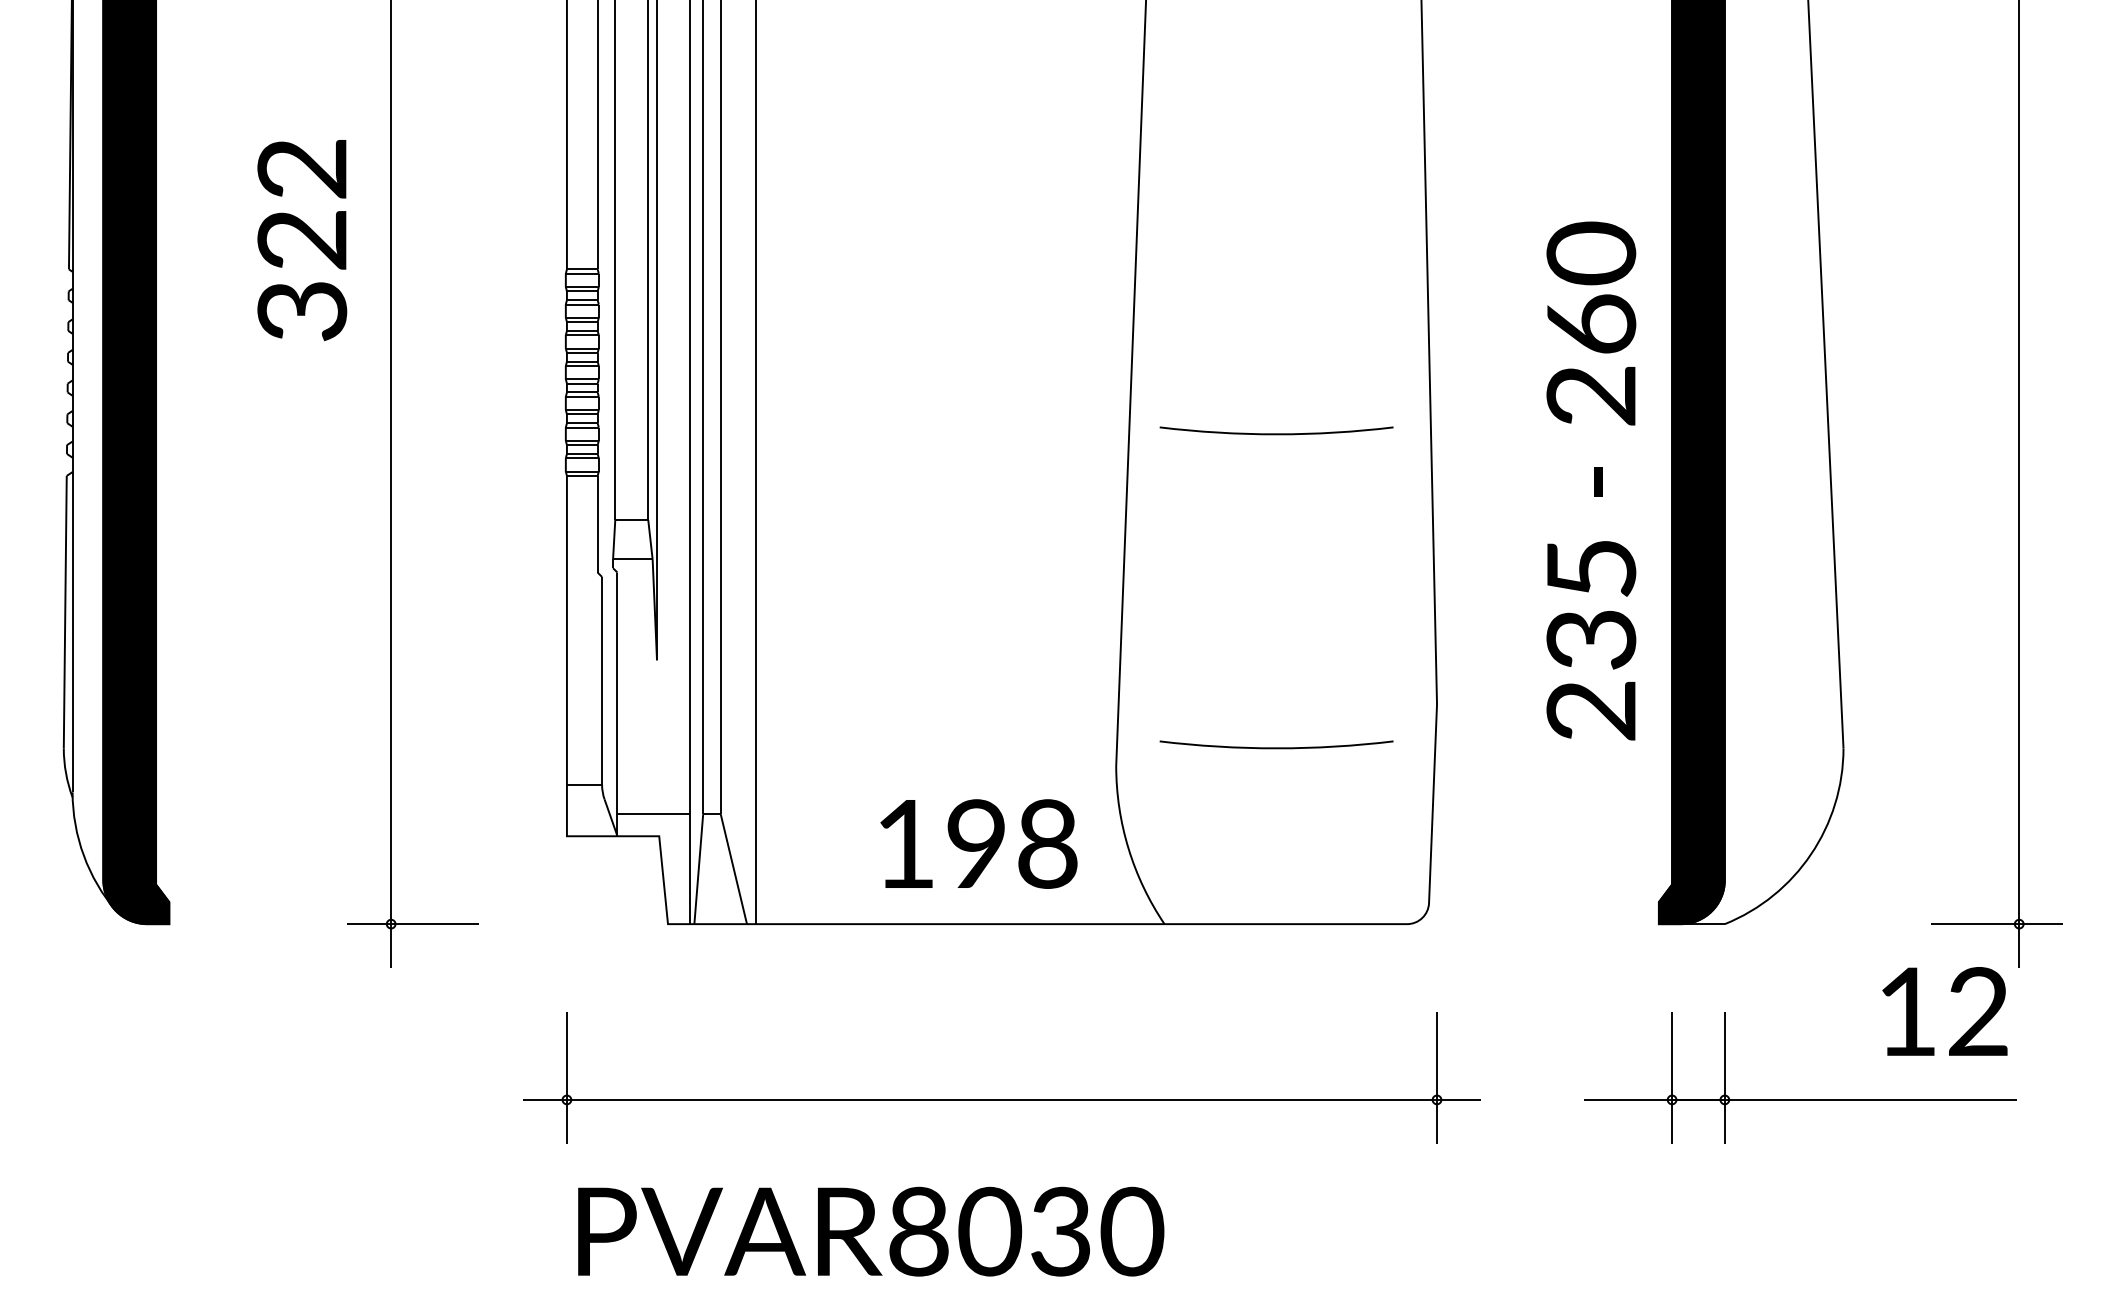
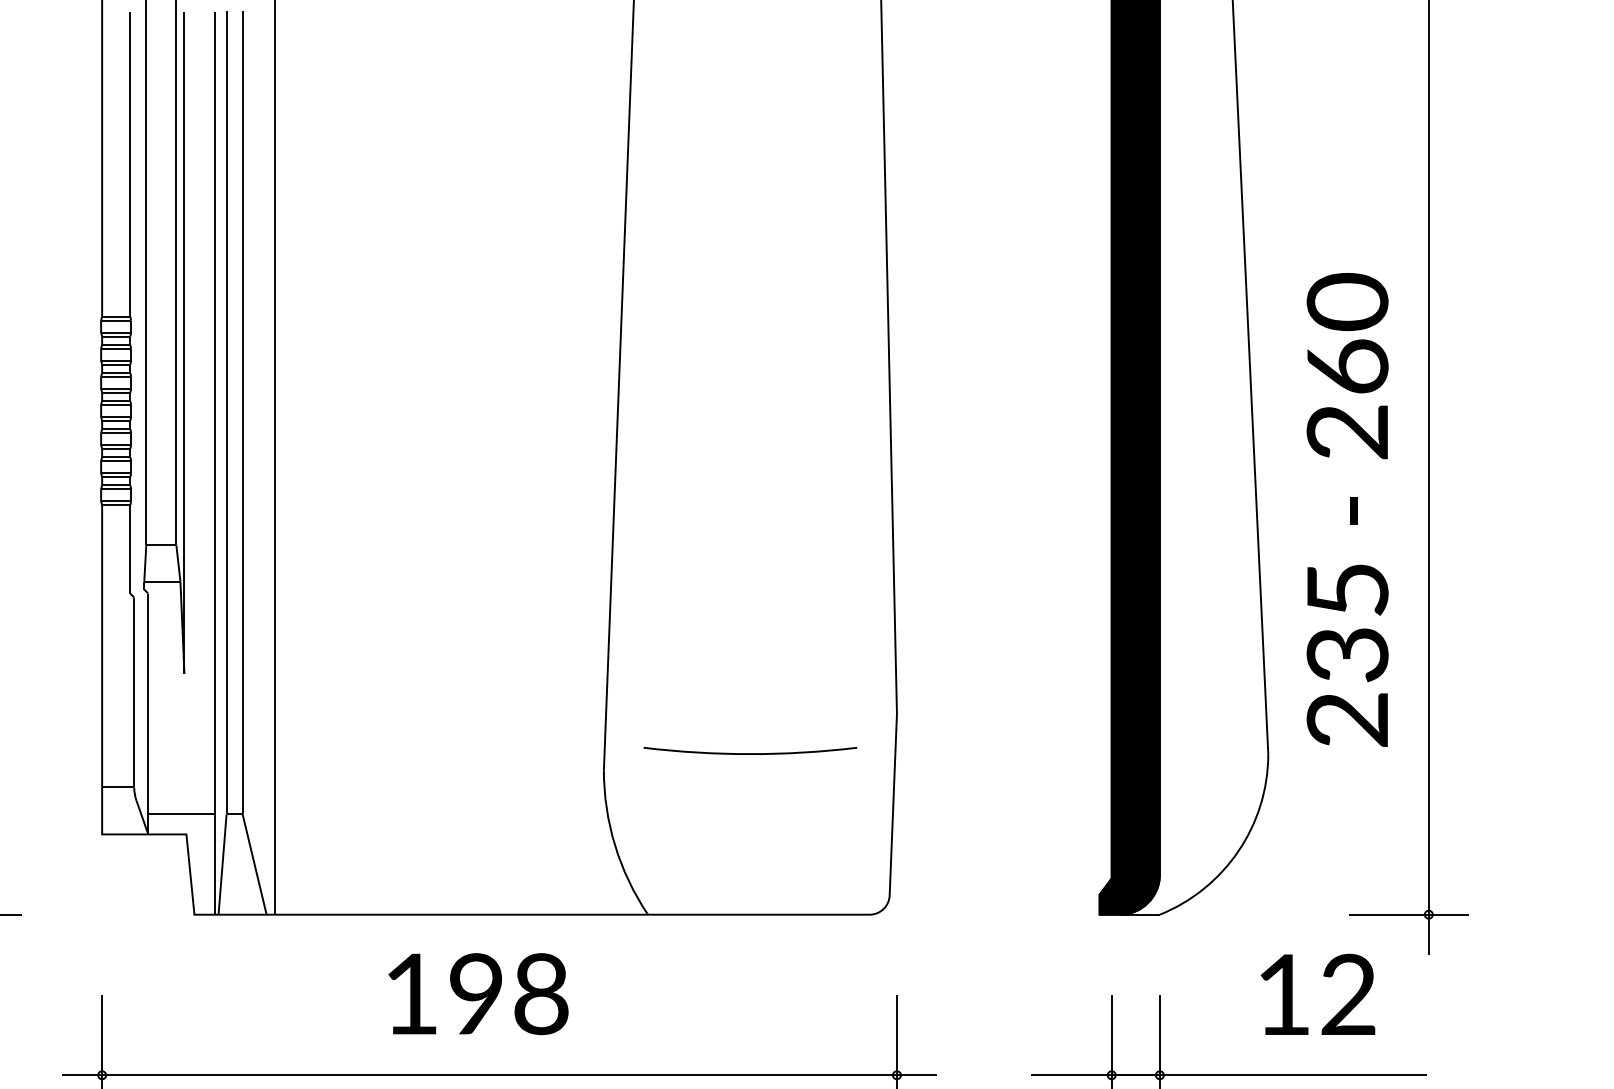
part: (1276, 430) -> (750, 463), removed
text: (1591, 480) -> (1347, 509), moved
text: (978, 843) -> (478, 993), moved
text: (1944, 1011) -> (1317, 994), moved

